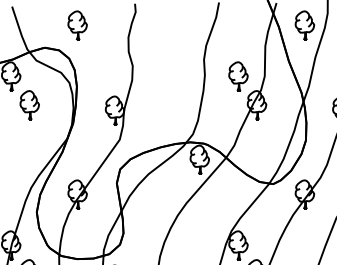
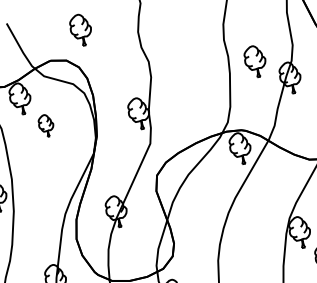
part: (238, 76) -> (255, 61), moved
part: (29, 105) -> (46, 126), size x0.7

